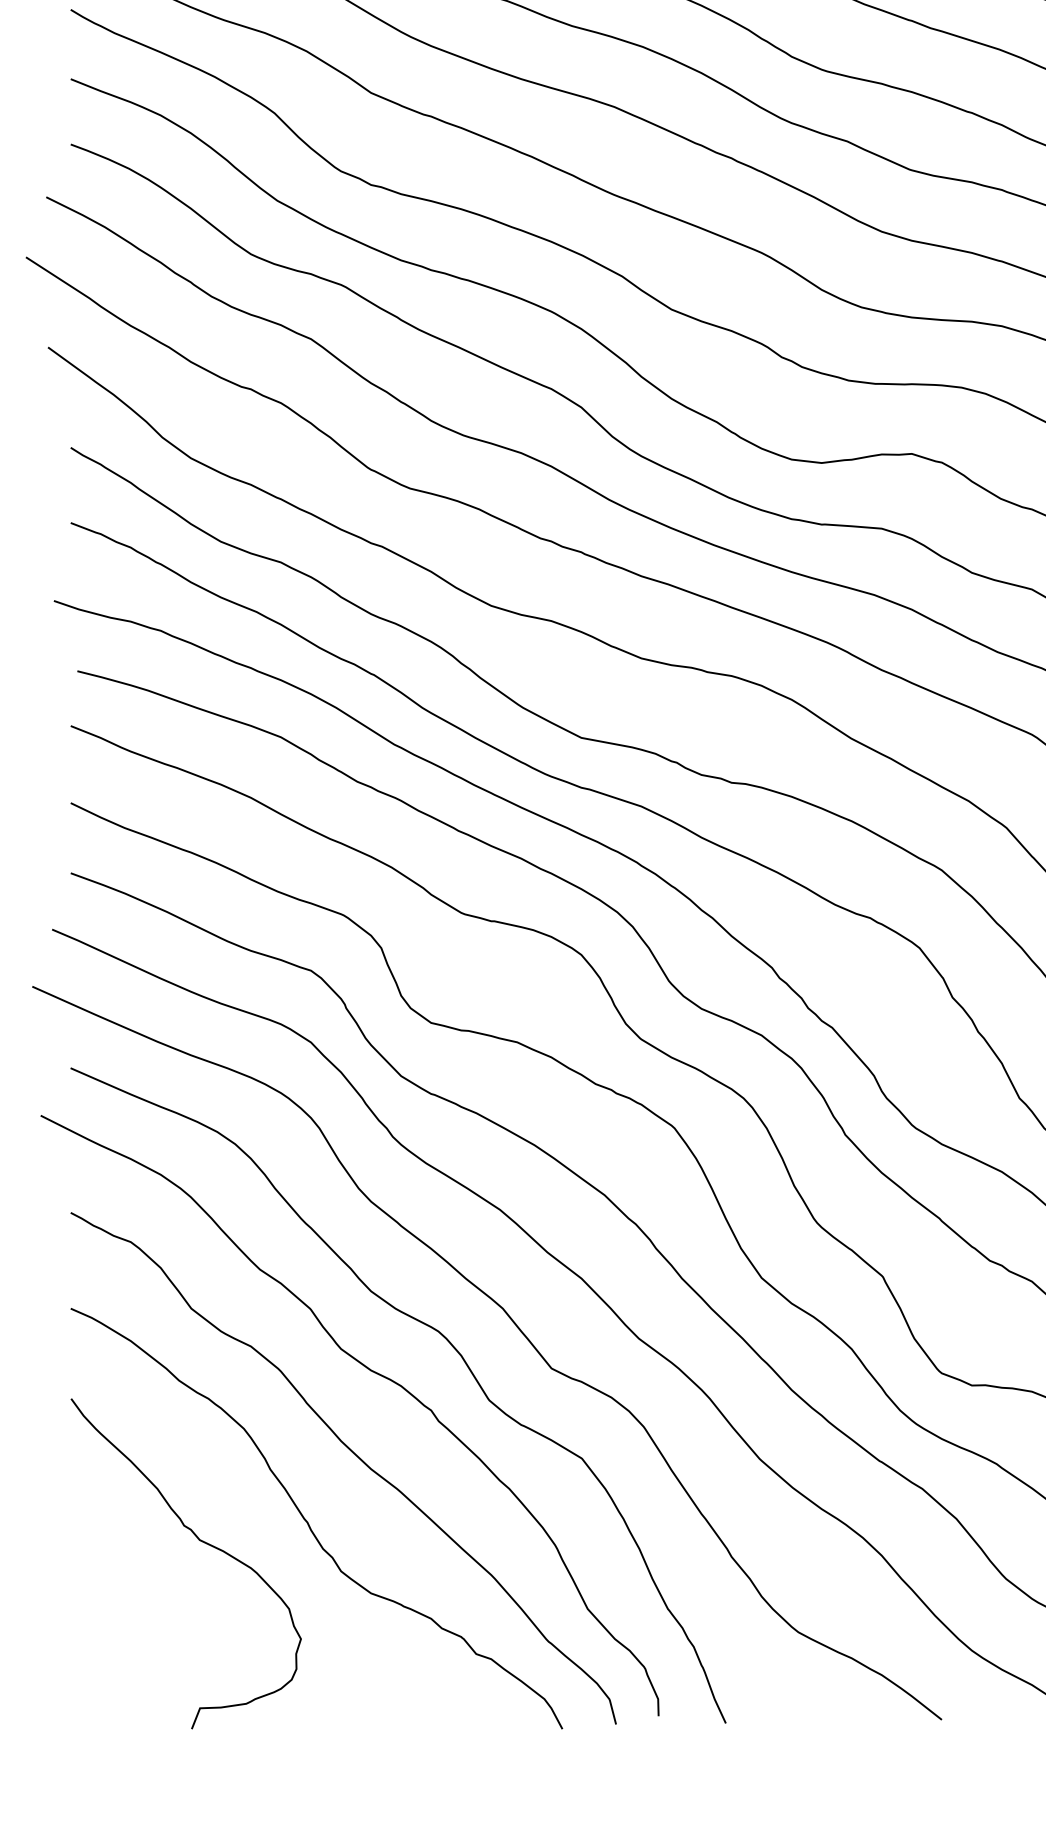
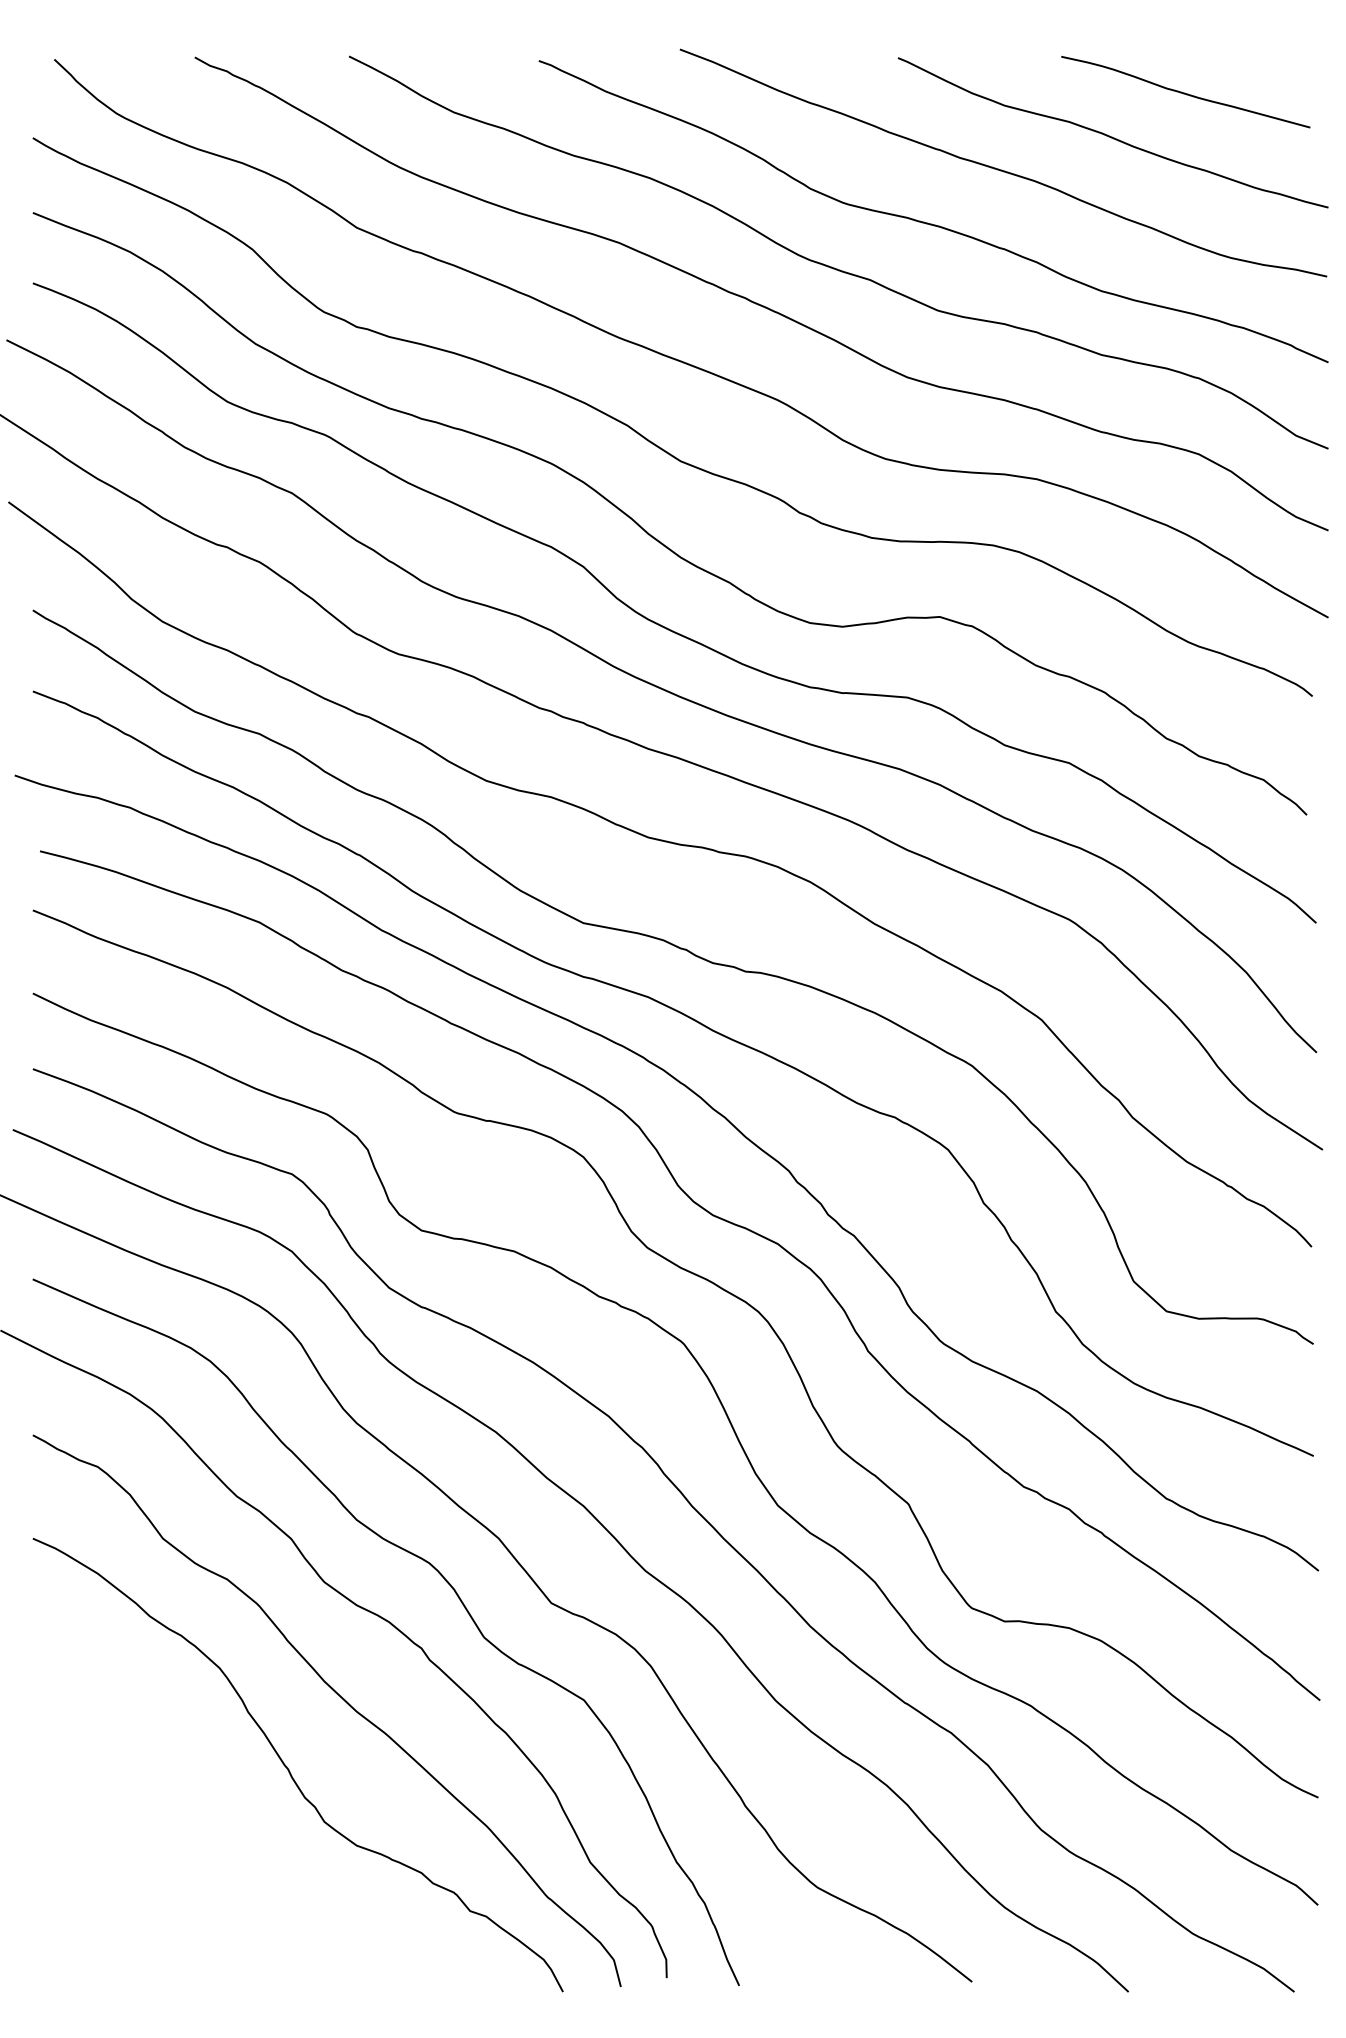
curve: (200, 1541) -> (172, 1789), removed

